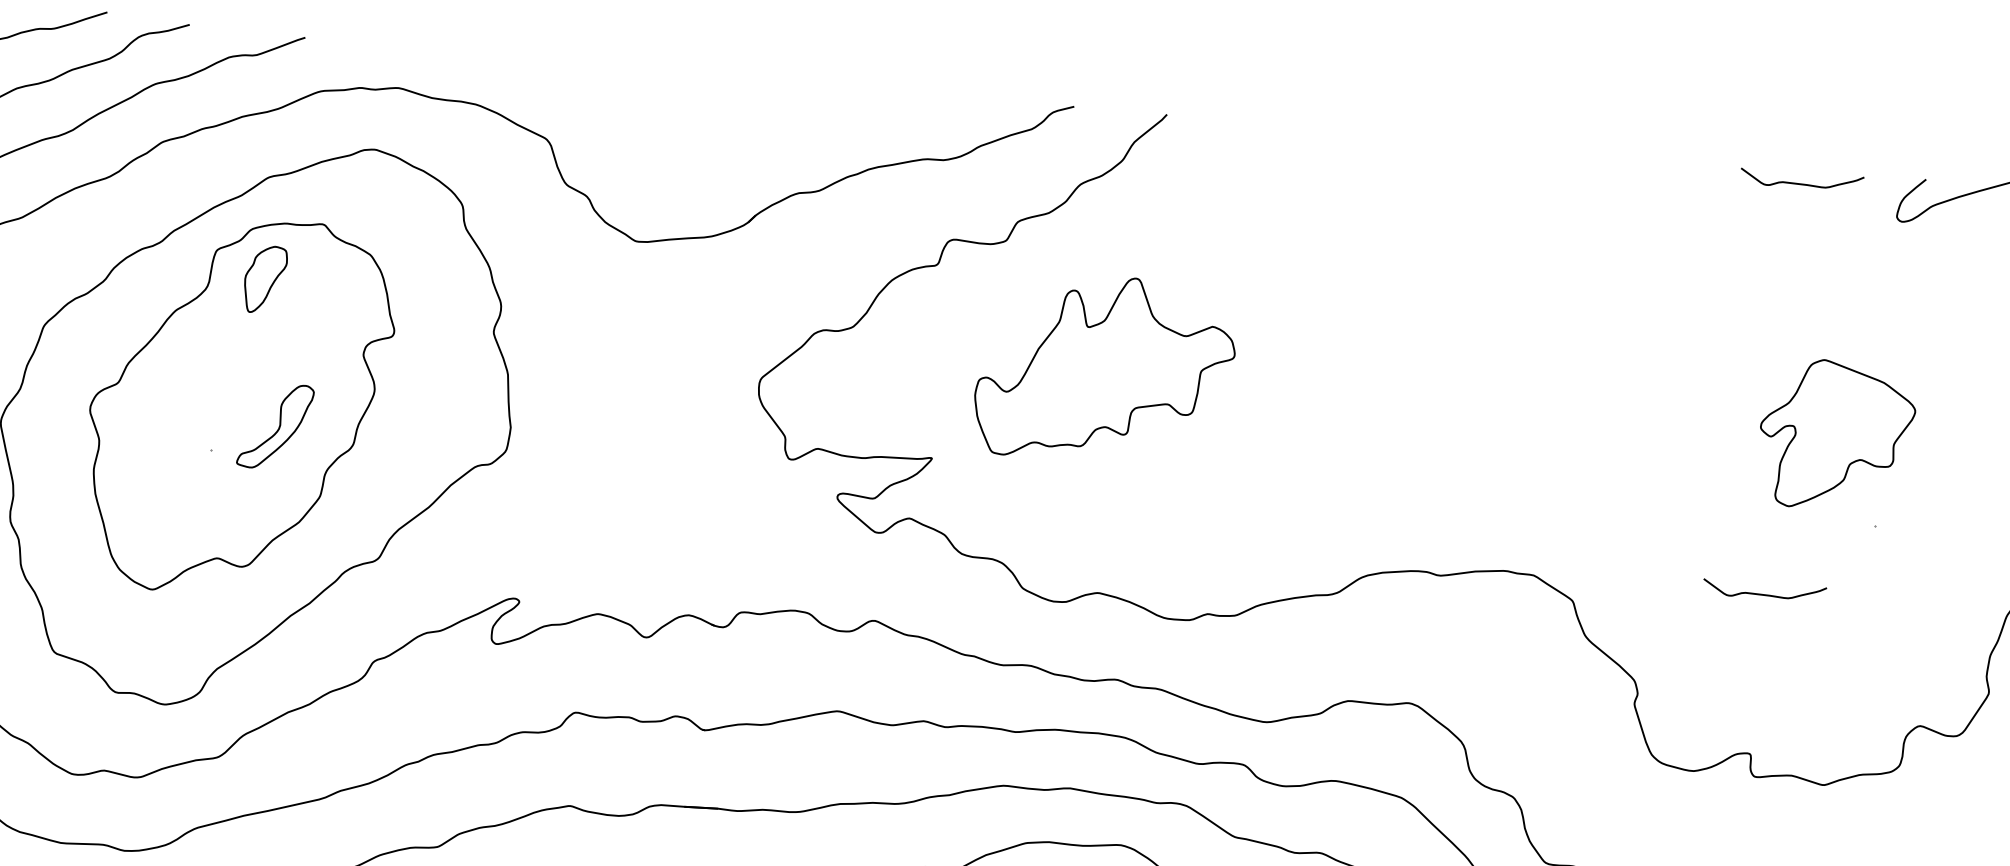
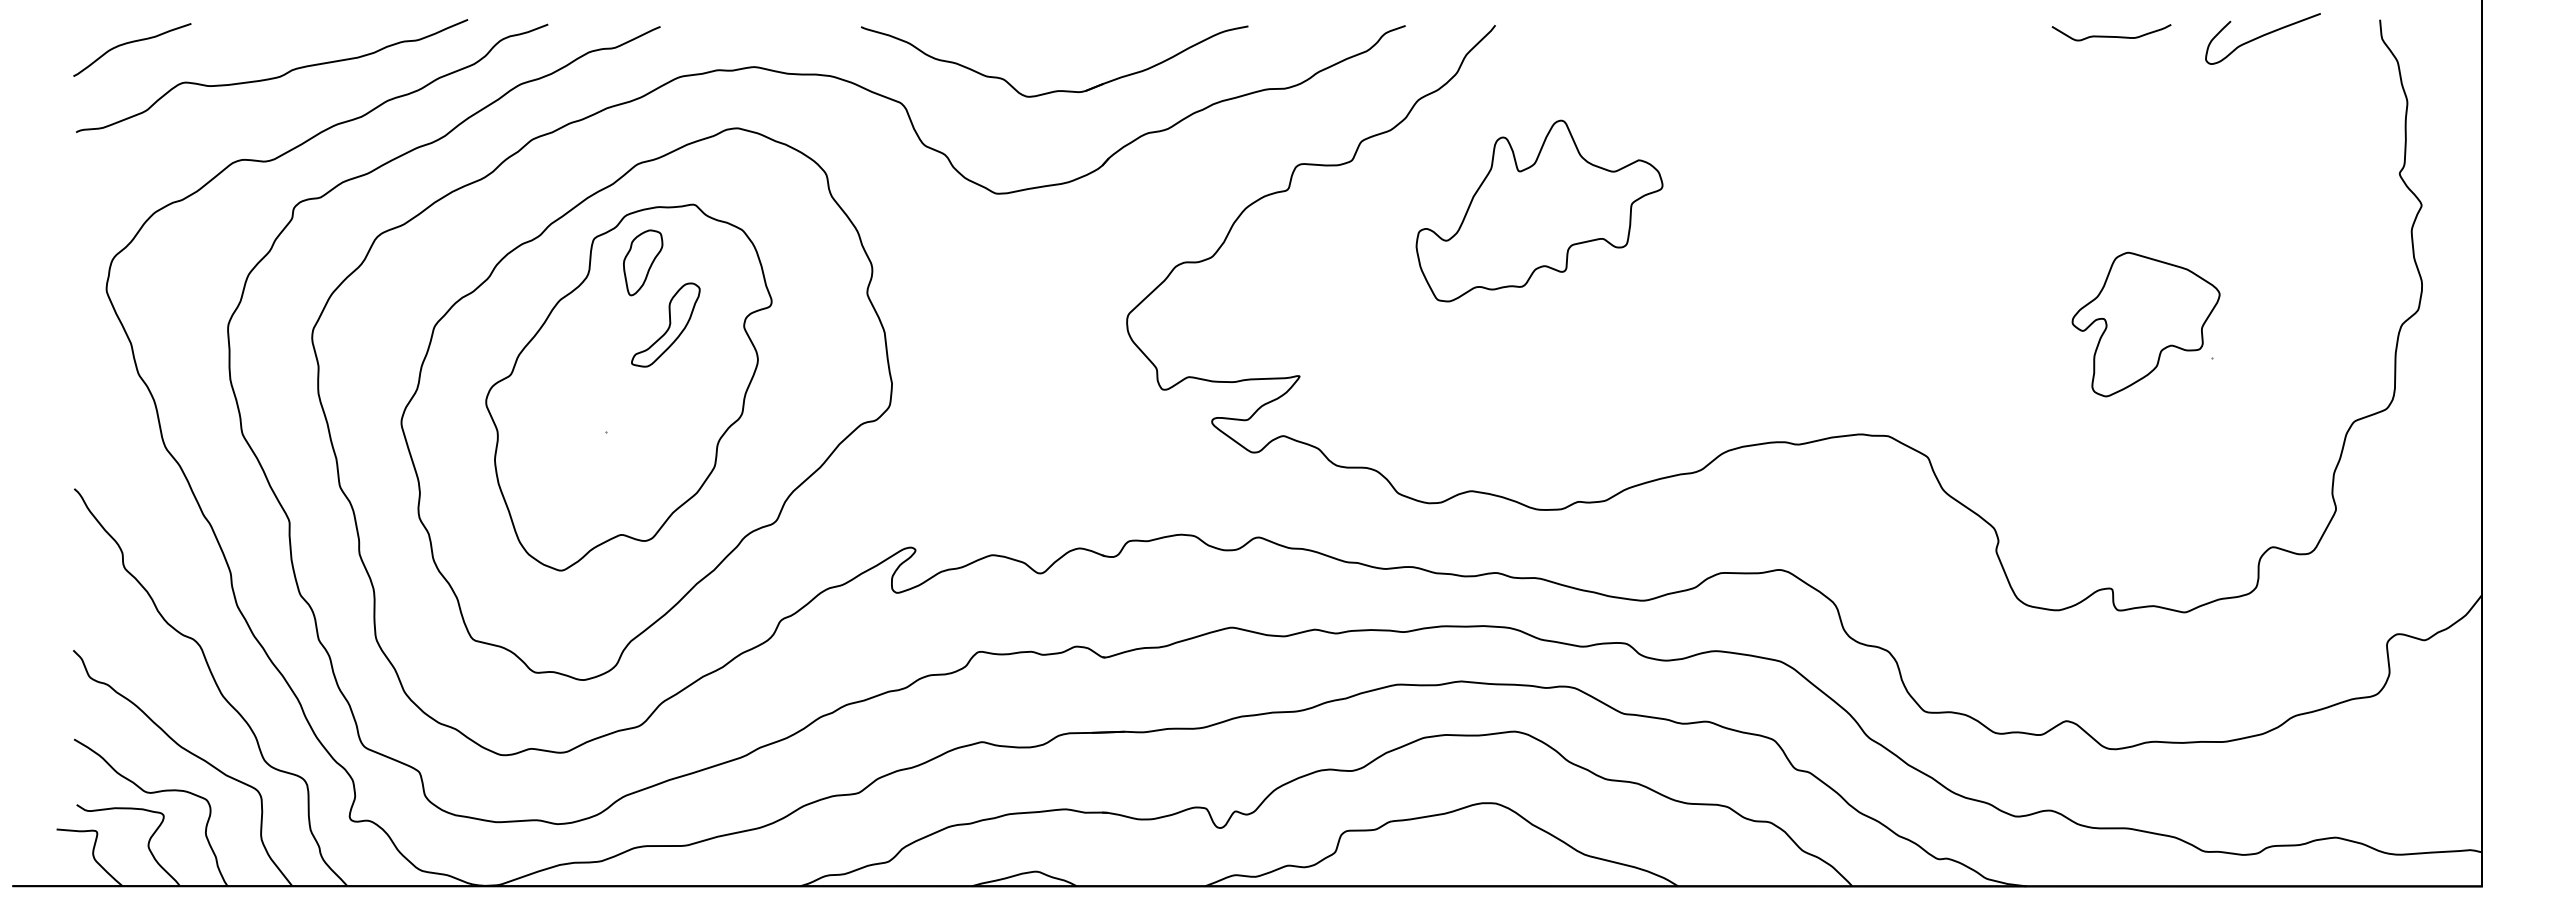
part: (705, 140) -> (1054, 90), added
part: (1105, 369) -> (1539, 210), moved
part: (275, 425) -> (665, 324), moved
part: (1835, 435) -> (2145, 324), moved
curve: (1762, 593) -> (2109, 433), removed

